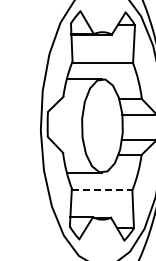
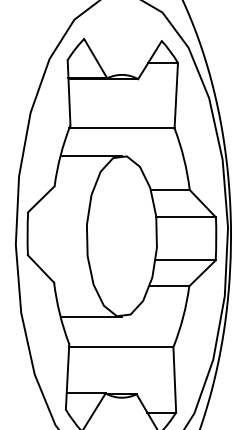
line: (102, 190) -> (121, 347), dashed -> solid

